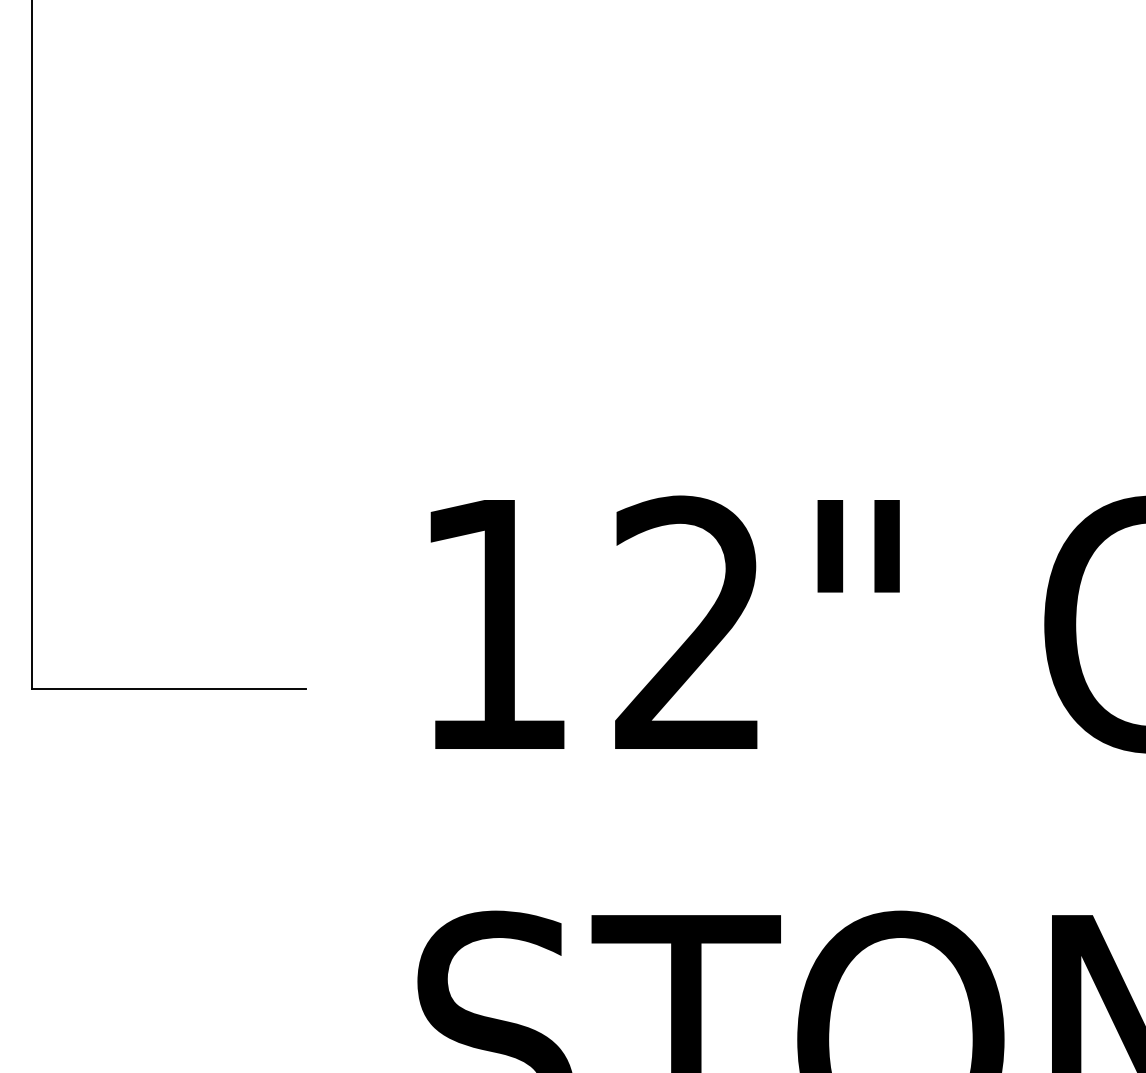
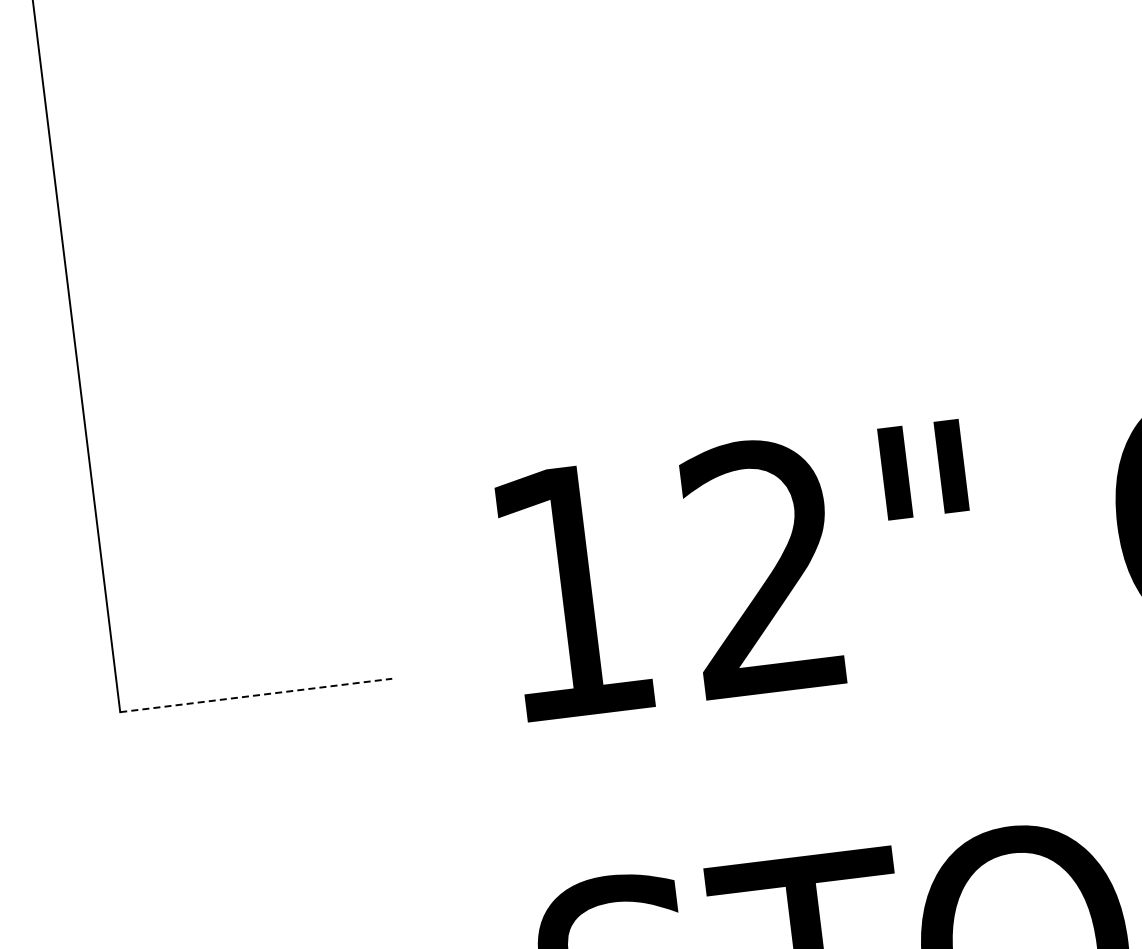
line: (169, 689) -> (256, 695), solid -> dashed

